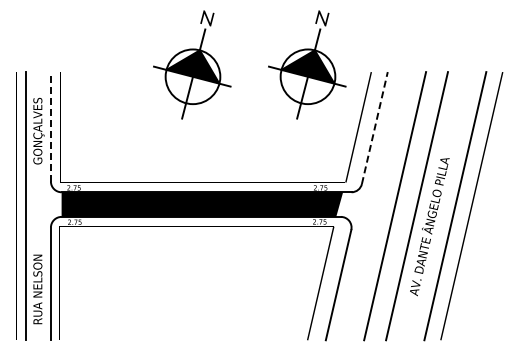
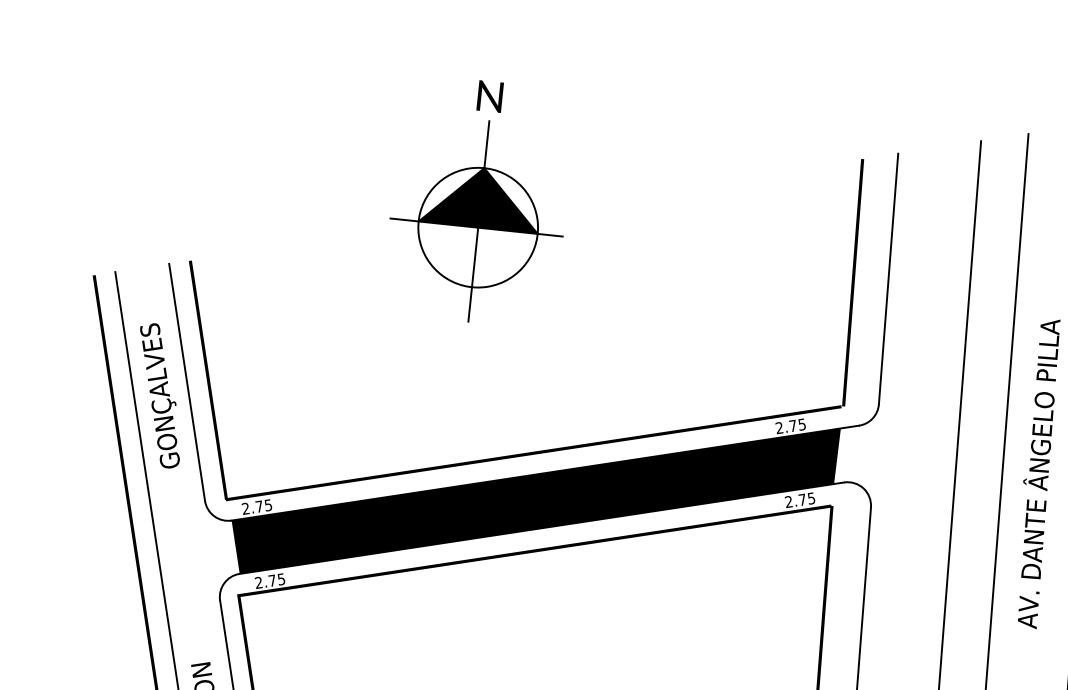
part: (307, 64) -> (721, 163), removed
line: (50, 126) -> (186, 381), dashed -> solid
line: (374, 127) -> (887, 277), dashed -> solid

